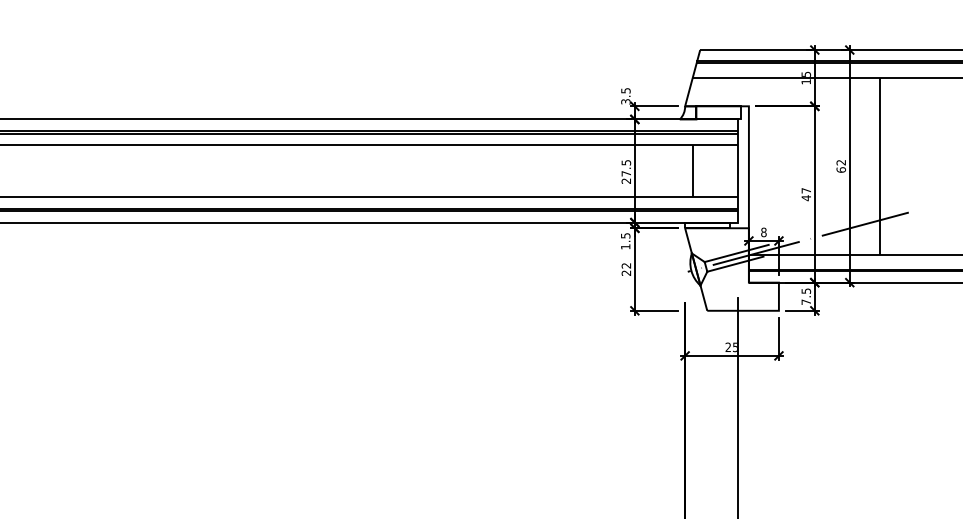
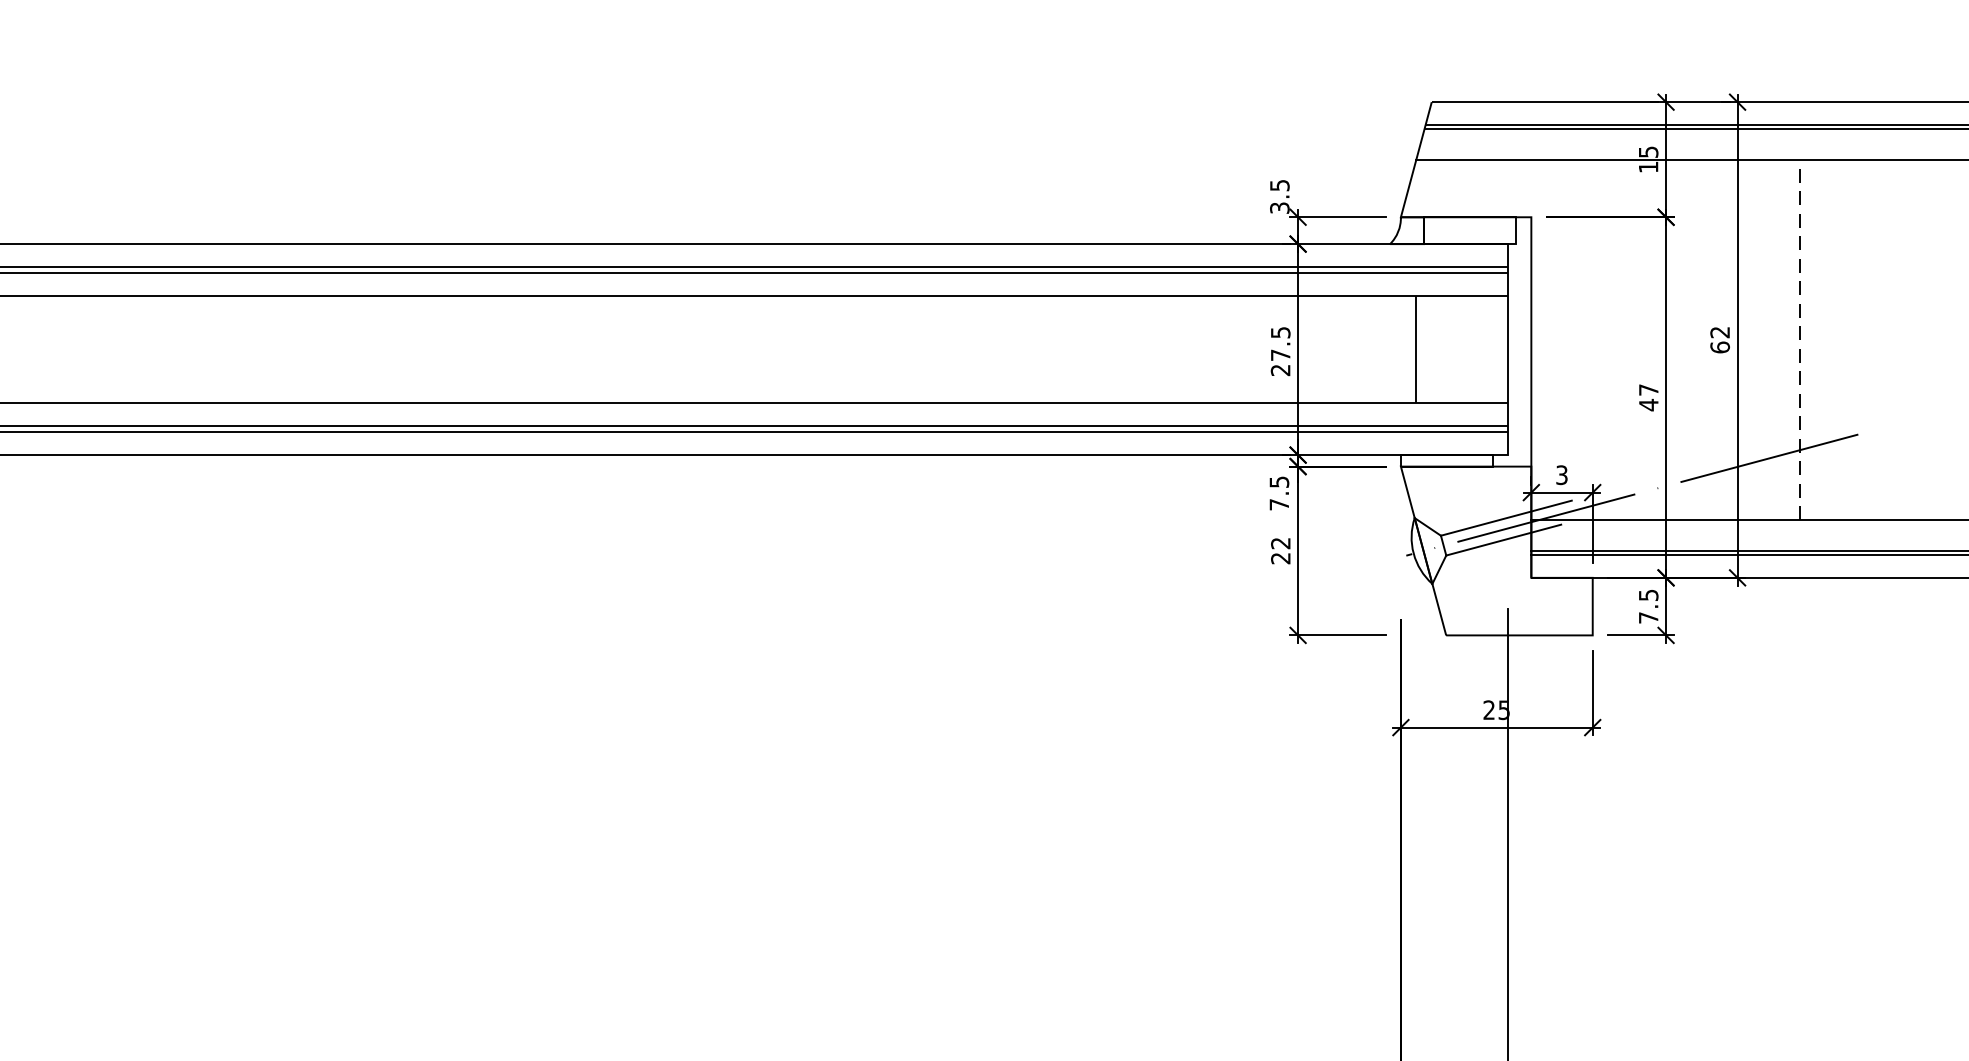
line: (880, 165) -> (1800, 338), solid -> dashed
text: (763, 232) -> (1561, 475), 8 -> 3
text: (625, 246) -> (1278, 503), 1.5 -> 7.5

